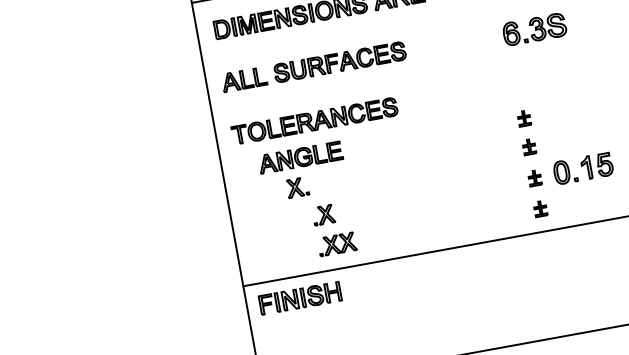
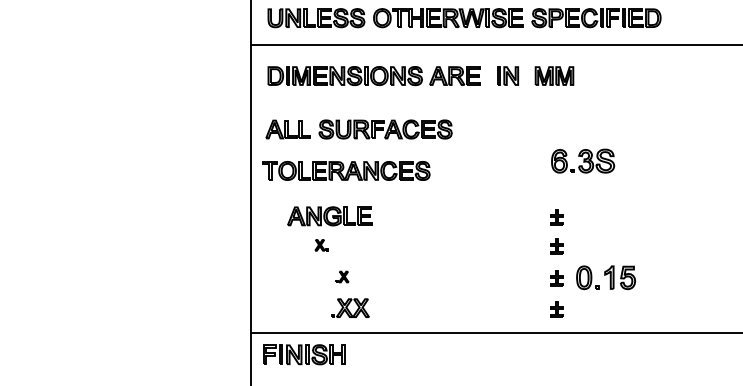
part: (534, 28) -> (583, 160), moved
part: (314, 120) -> (346, 170), moved
part: (297, 187) -> (321, 245), size x0.6
part: (323, 214) -> (342, 276), size x0.6

